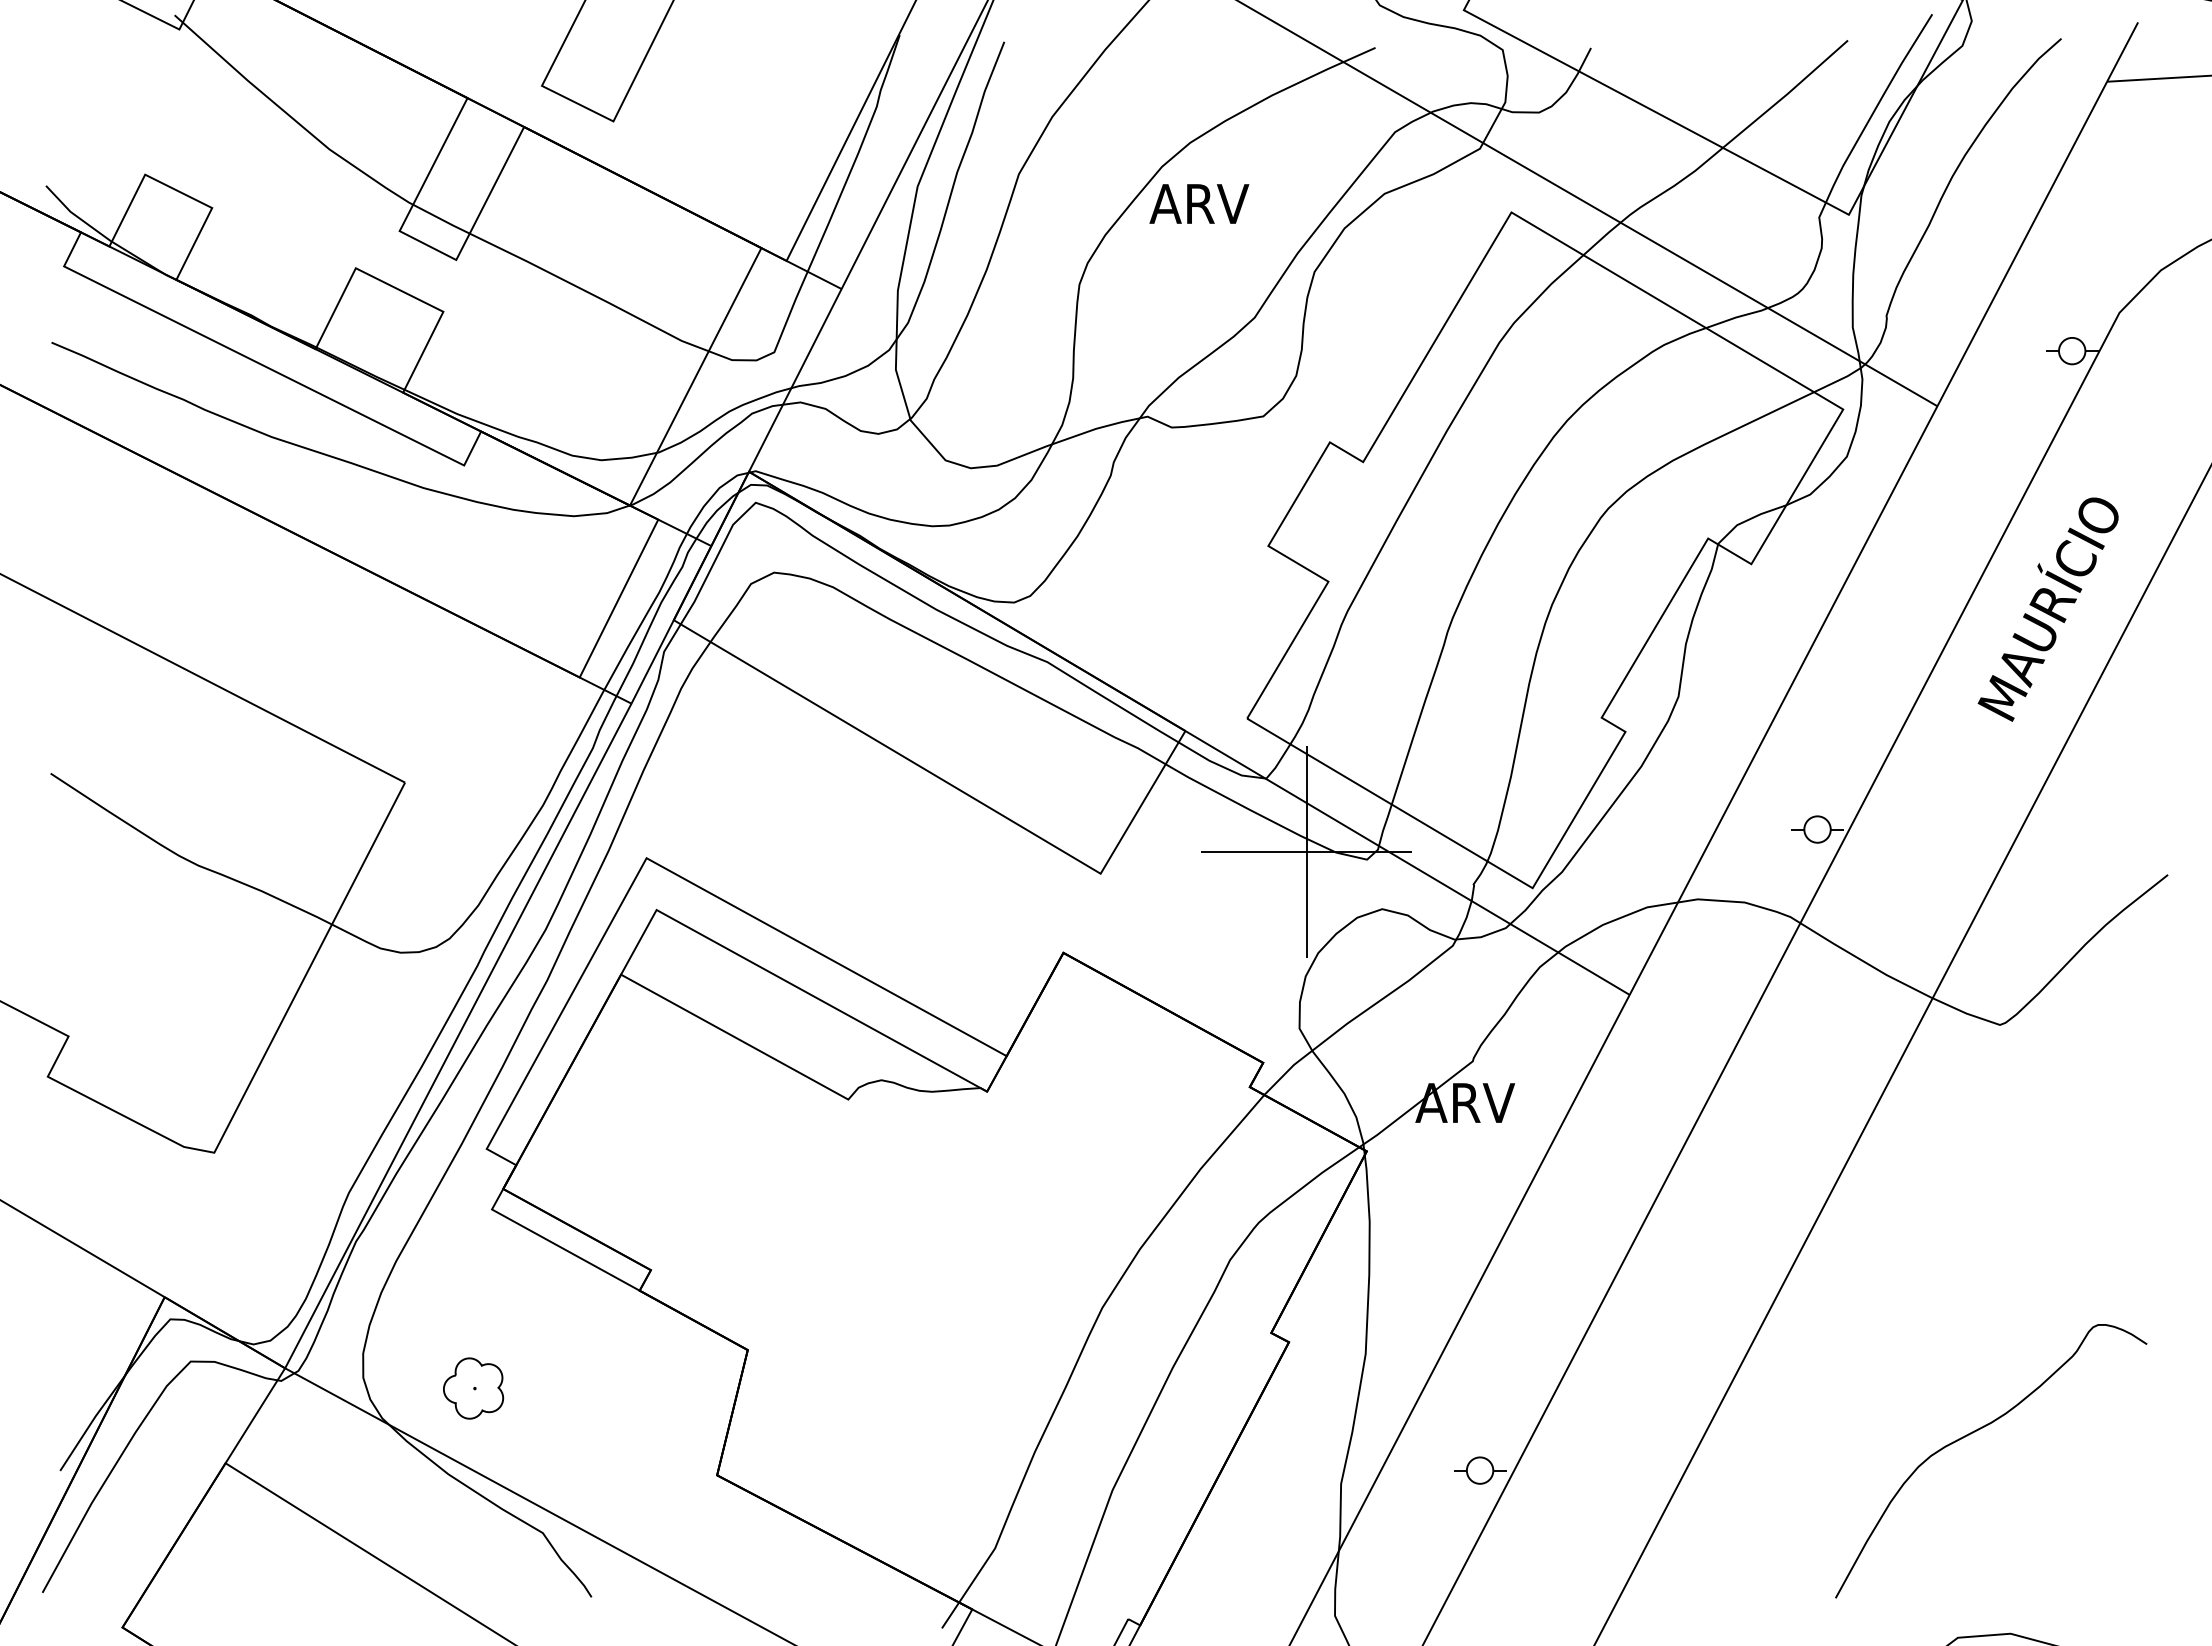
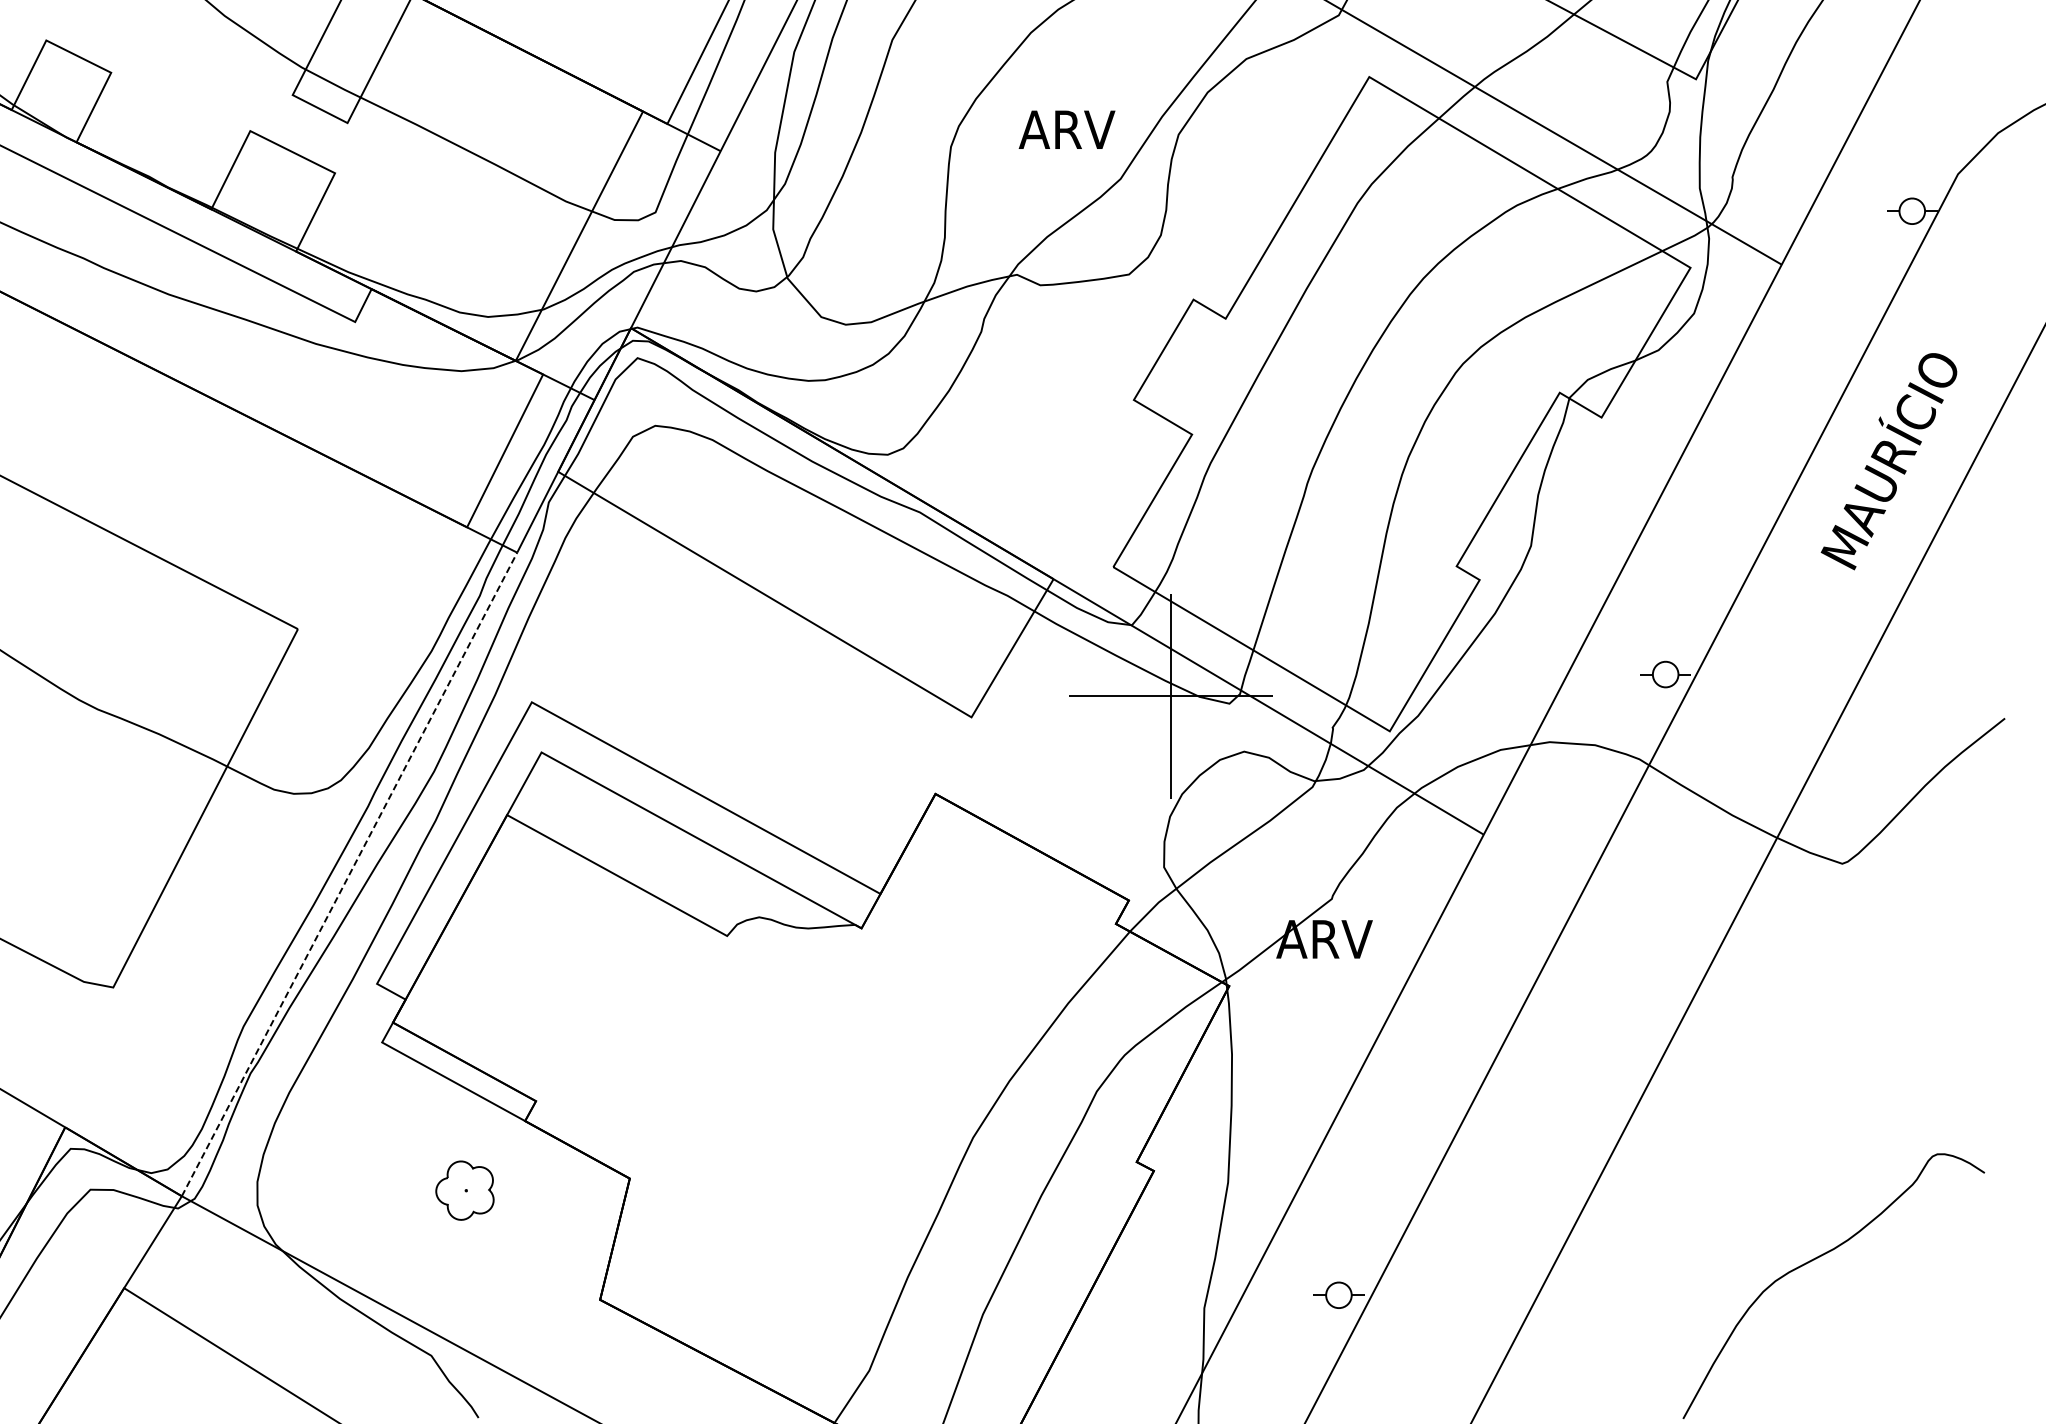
text: (1199, 203) -> (1067, 129), moved
line: (458, 1035) -> (349, 873), solid -> dashed
part: (473, 1388) -> (464, 1190), moved

